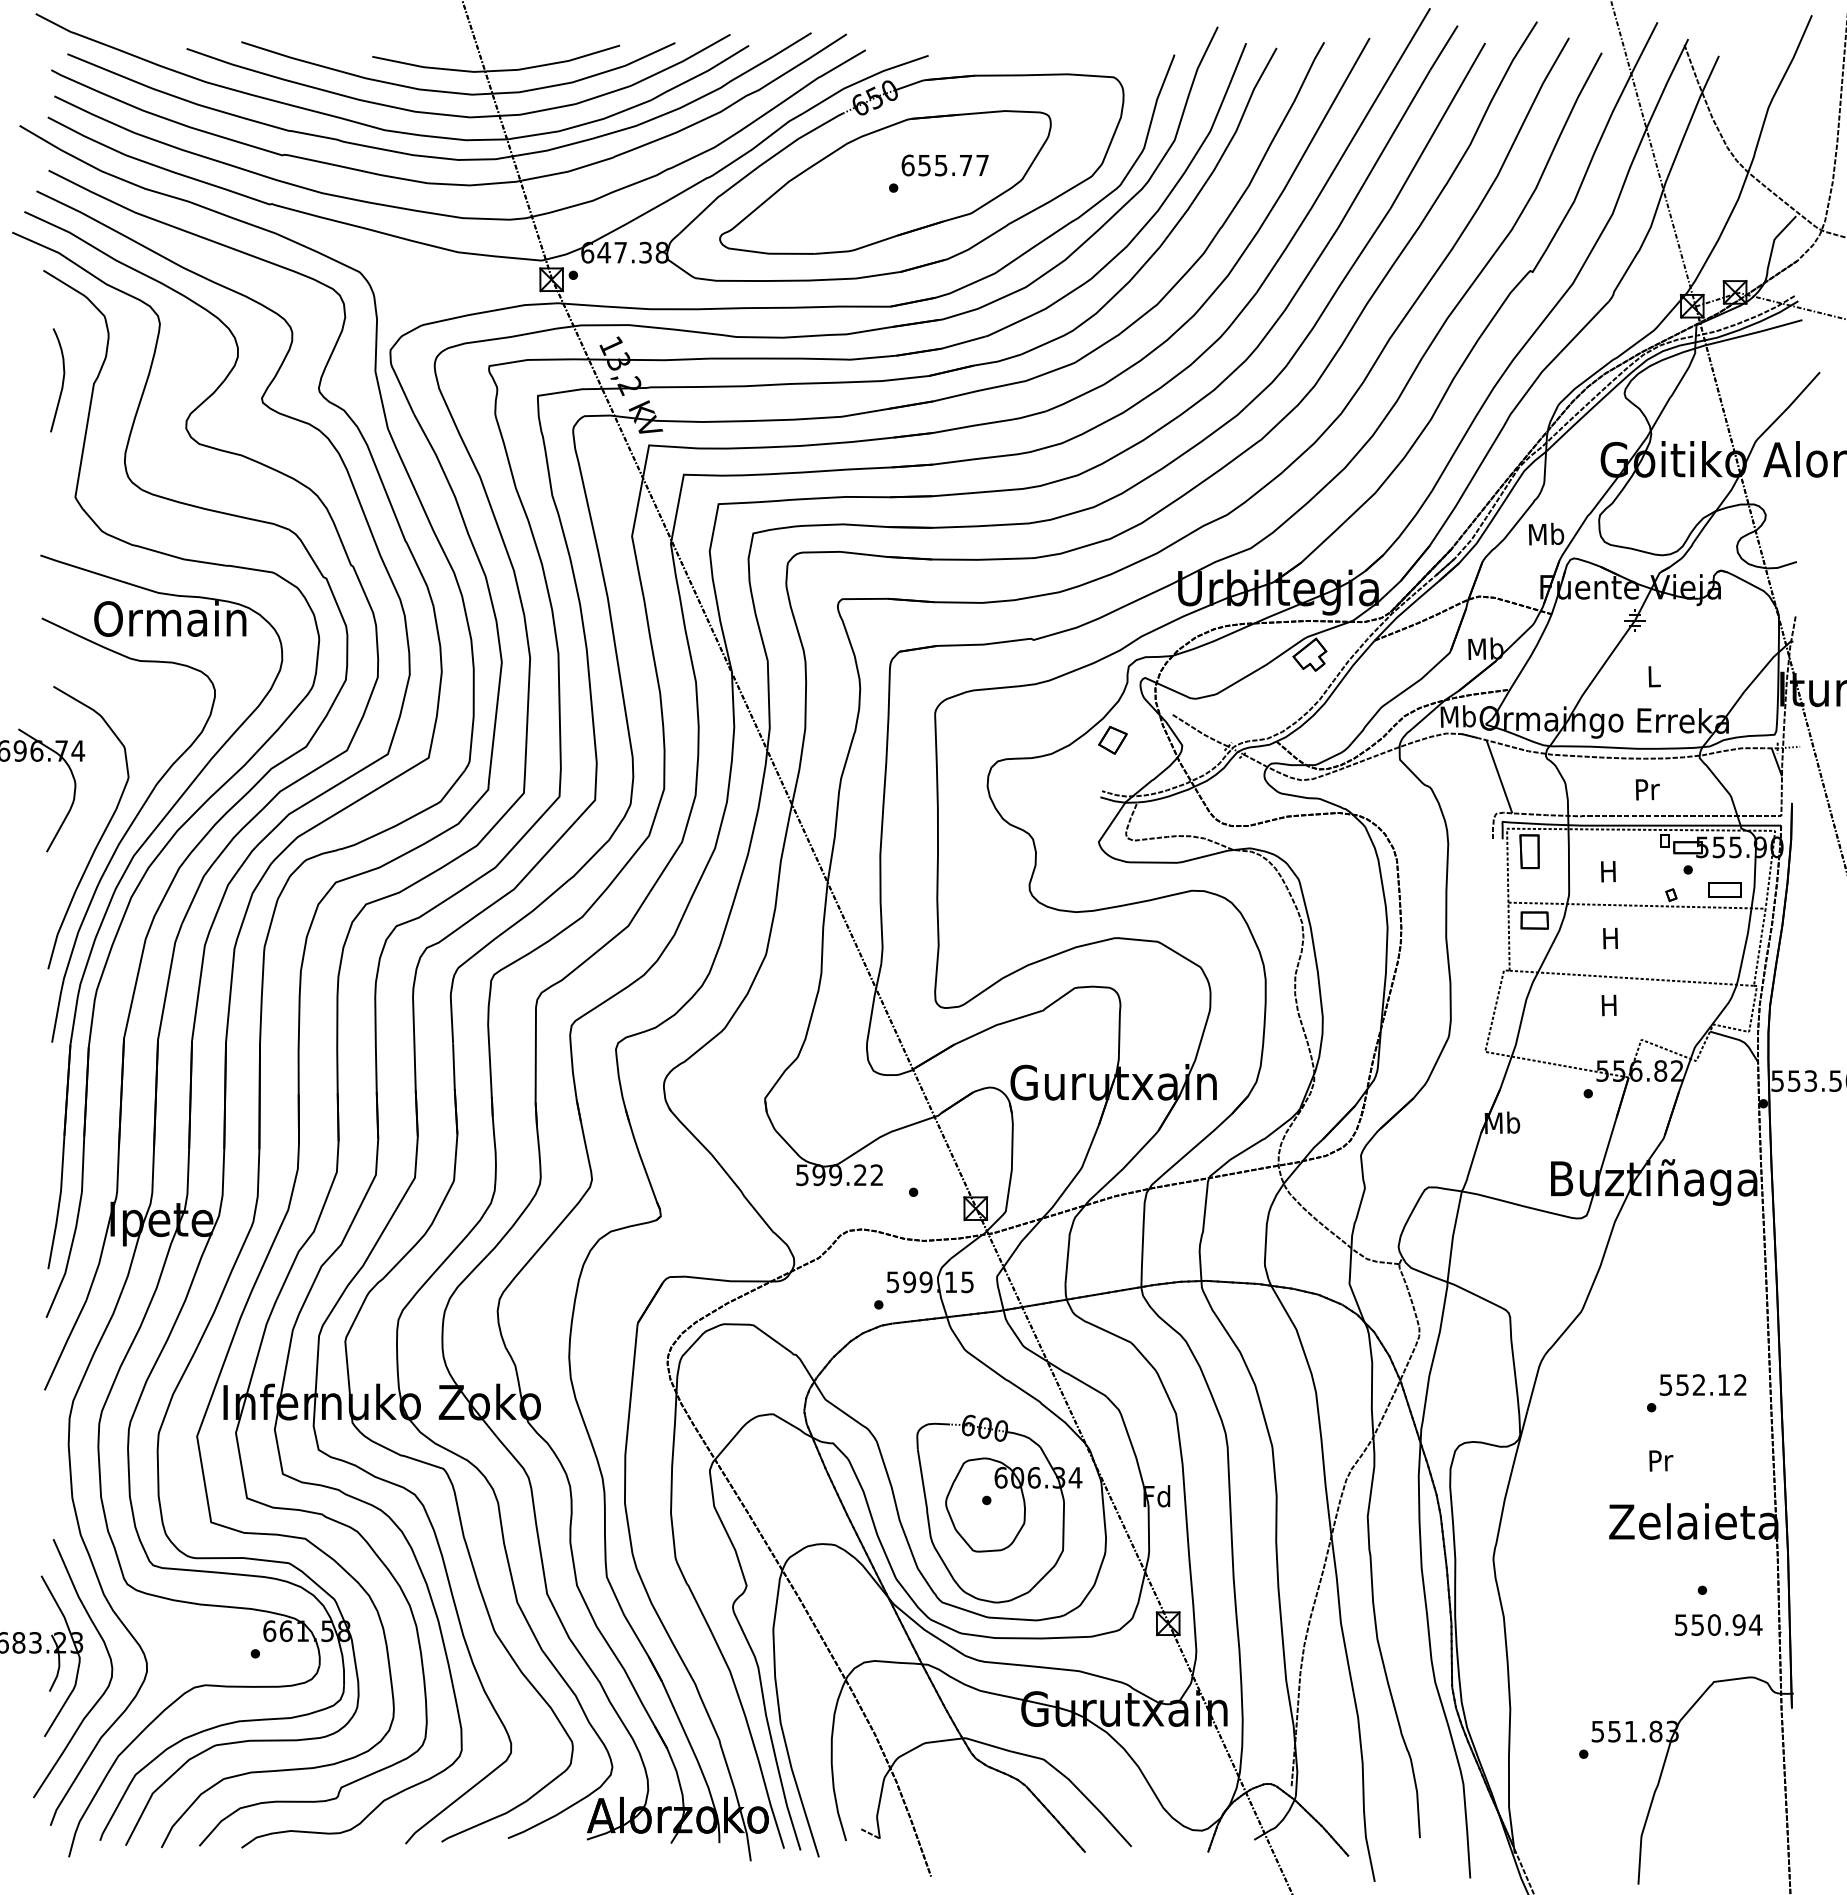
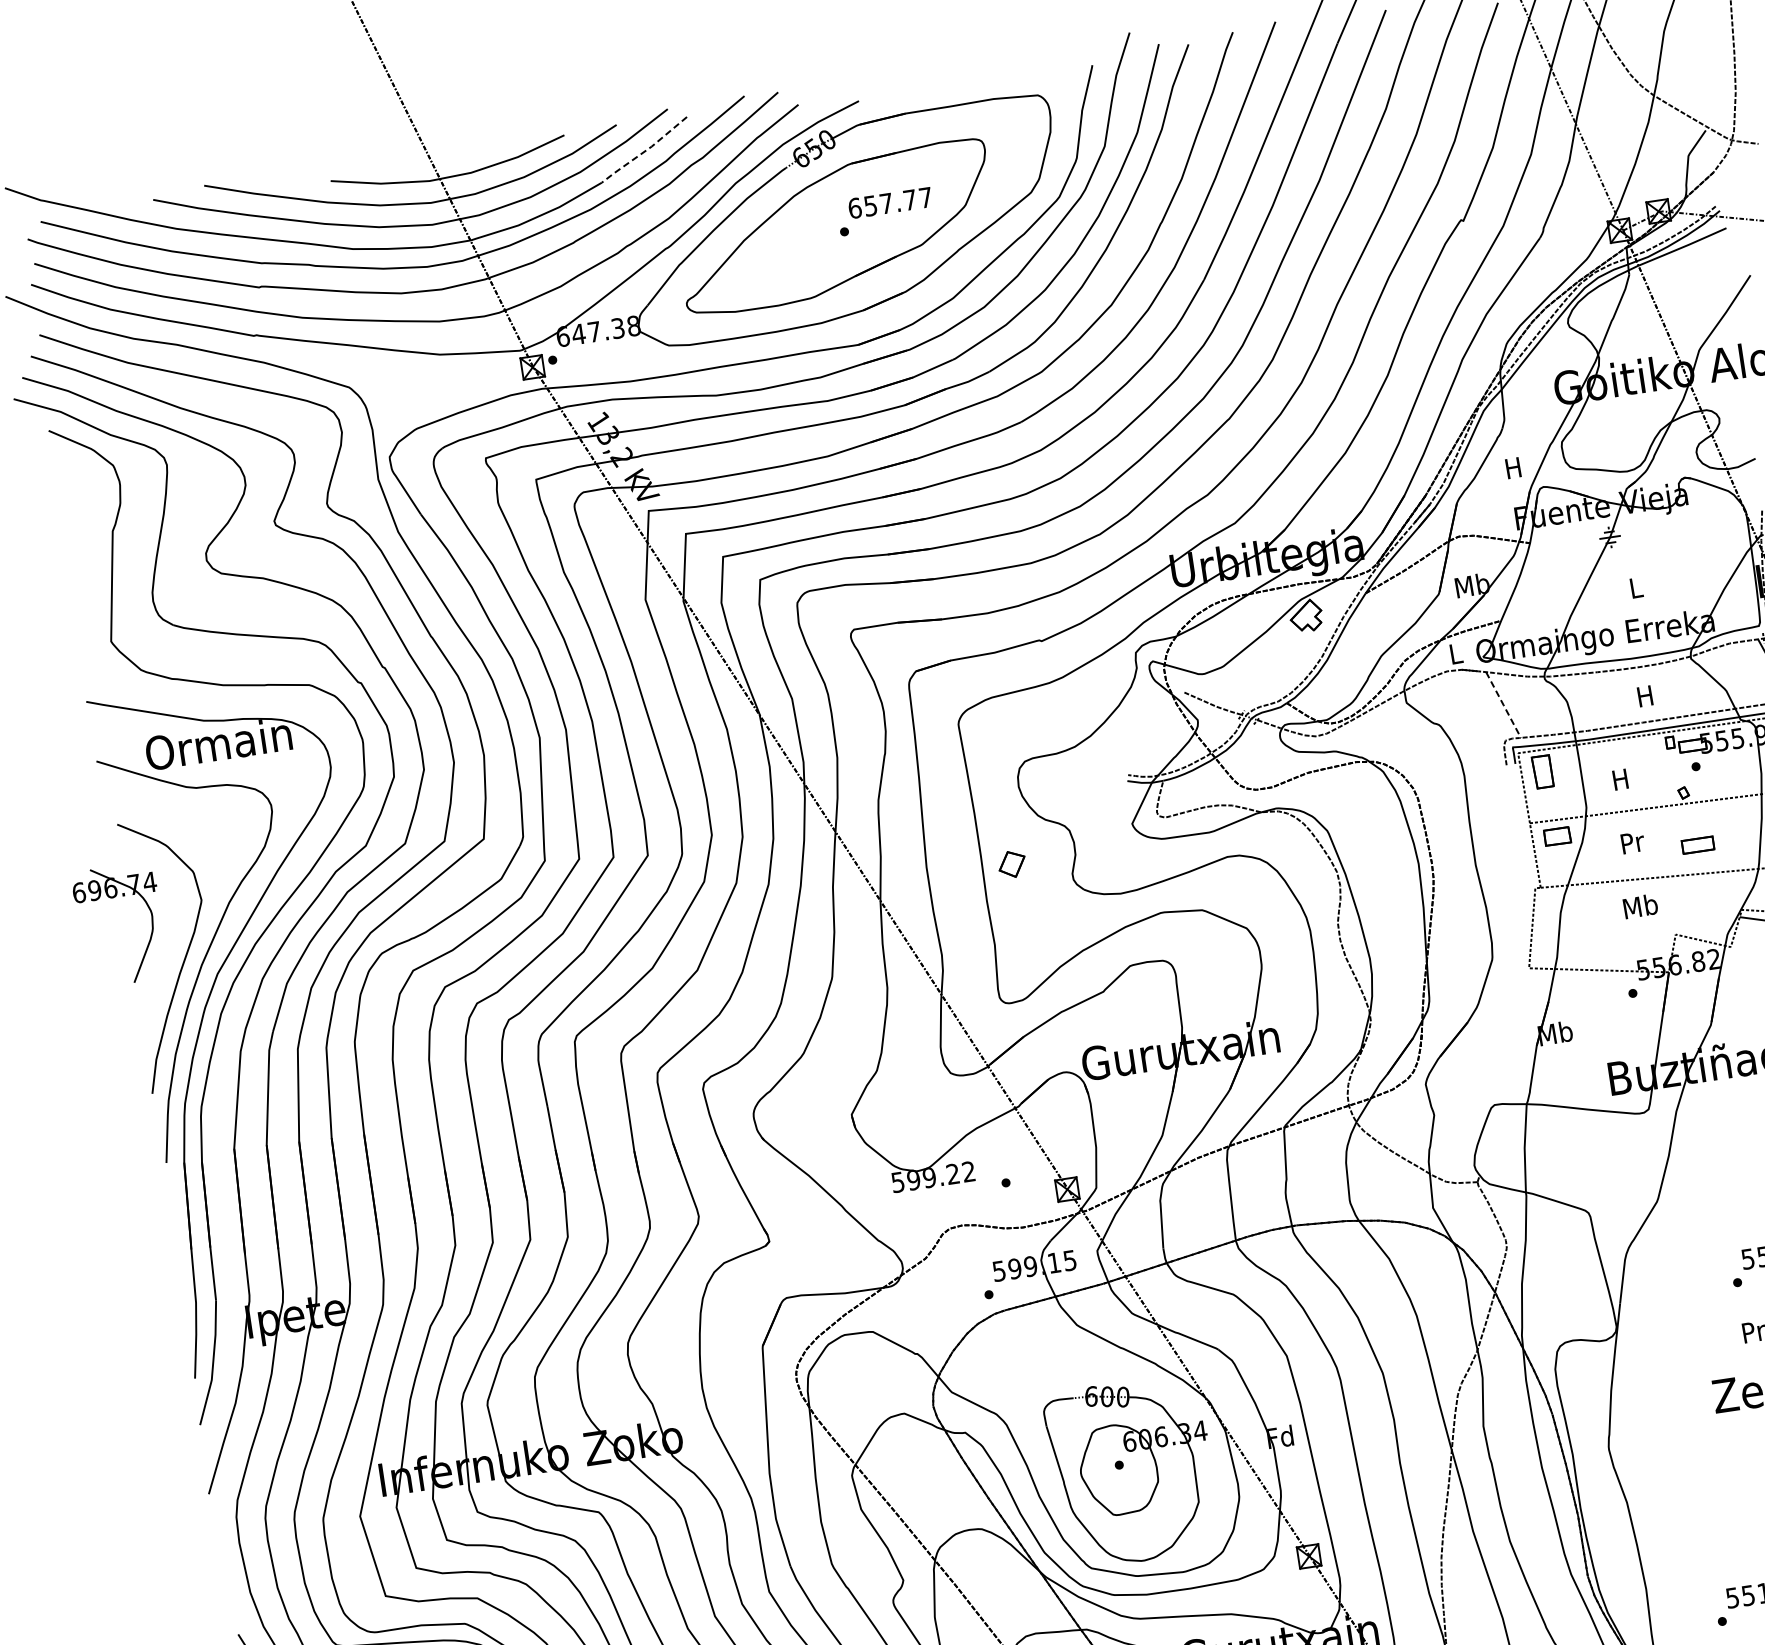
line: (700, 74) -> (644, 151), solid -> dashed
text: (941, 165) -> (886, 203), 655.77 -> 657.77
curve: (62, 380) -> (82, 532), removed
text: (1546, 533) -> (1513, 467), Mb -> H
text: (1457, 716) -> (1455, 653), Mb -> L
part: (1112, 740) -> (1011, 864), moved
line: (1499, 776) -> (1503, 704), solid -> dashed
text: (1647, 789) -> (1645, 696), Pr -> H
part: (1724, 889) -> (1697, 844), moved
text: (1611, 938) -> (1632, 842), H -> Pr
text: (1609, 1004) -> (1640, 905), H -> Mb

